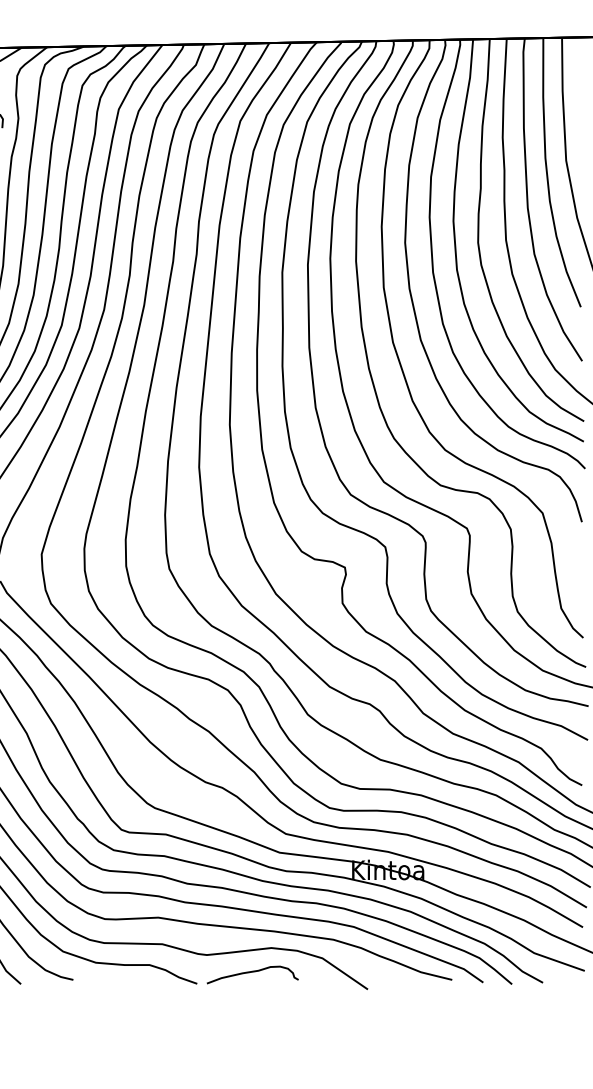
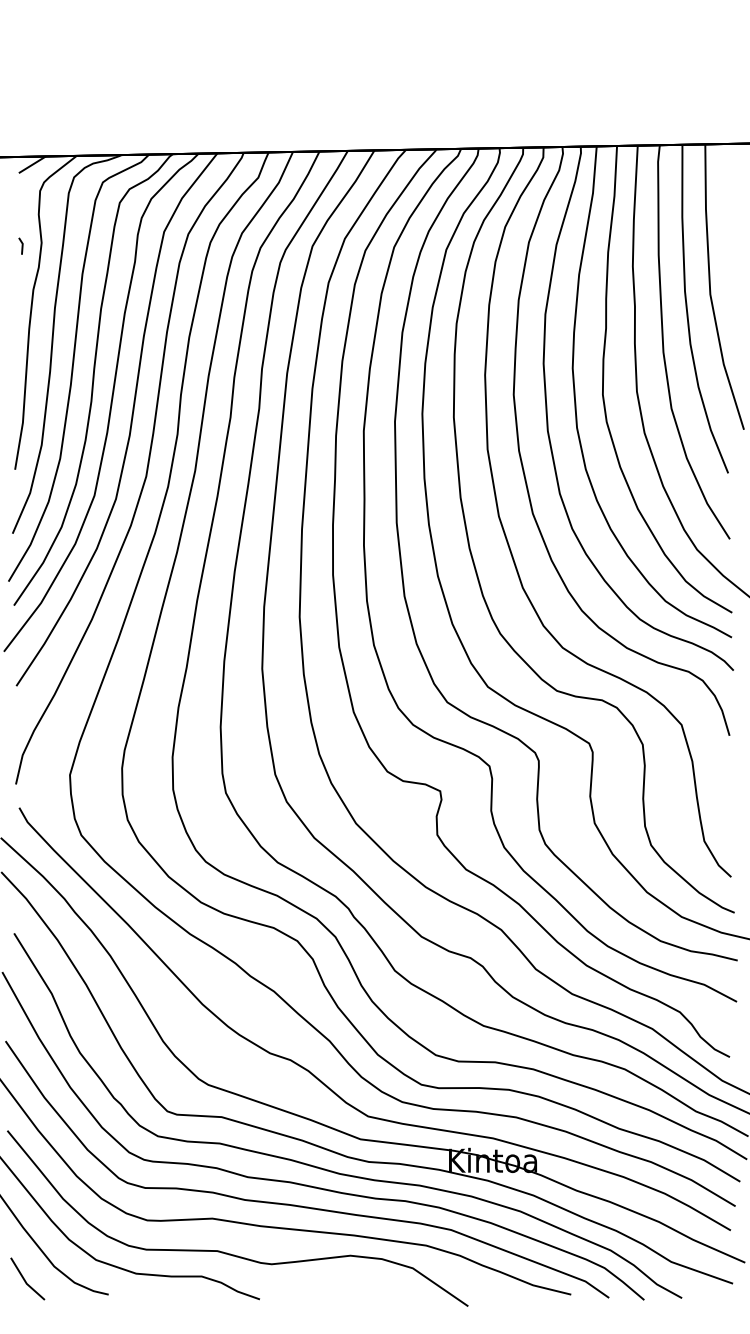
curve: (252, 972) -> (327, 1285), removed

